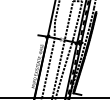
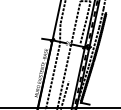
line: (67, 56) -> (74, 62), removed

